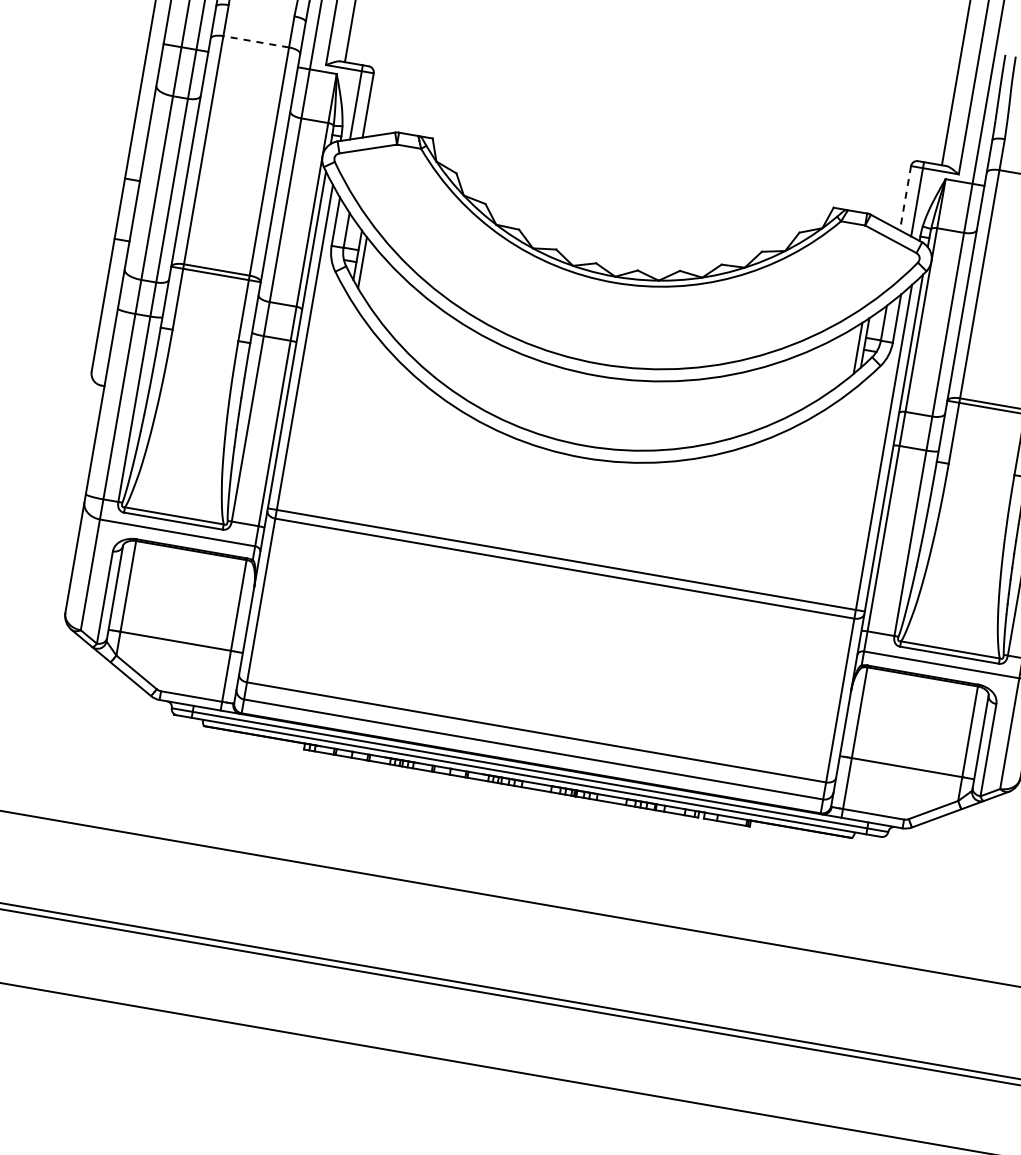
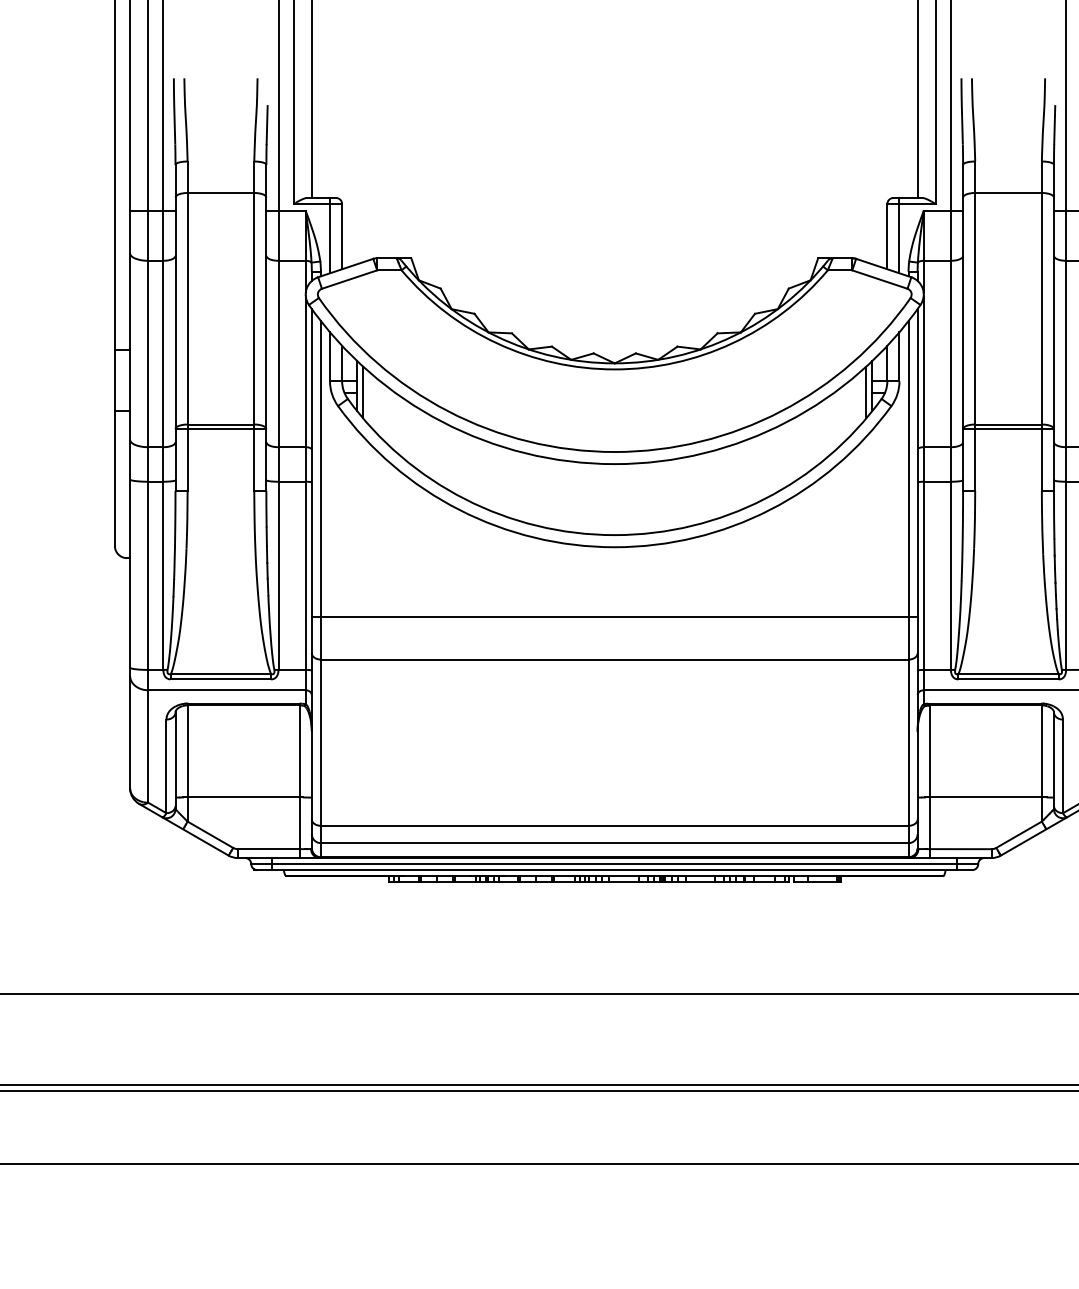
line: (255, 42) -> (220, 193), dashed -> solid
line: (905, 198) -> (887, 236), dashed -> solid
line: (566, 559) -> (614, 616), moved

